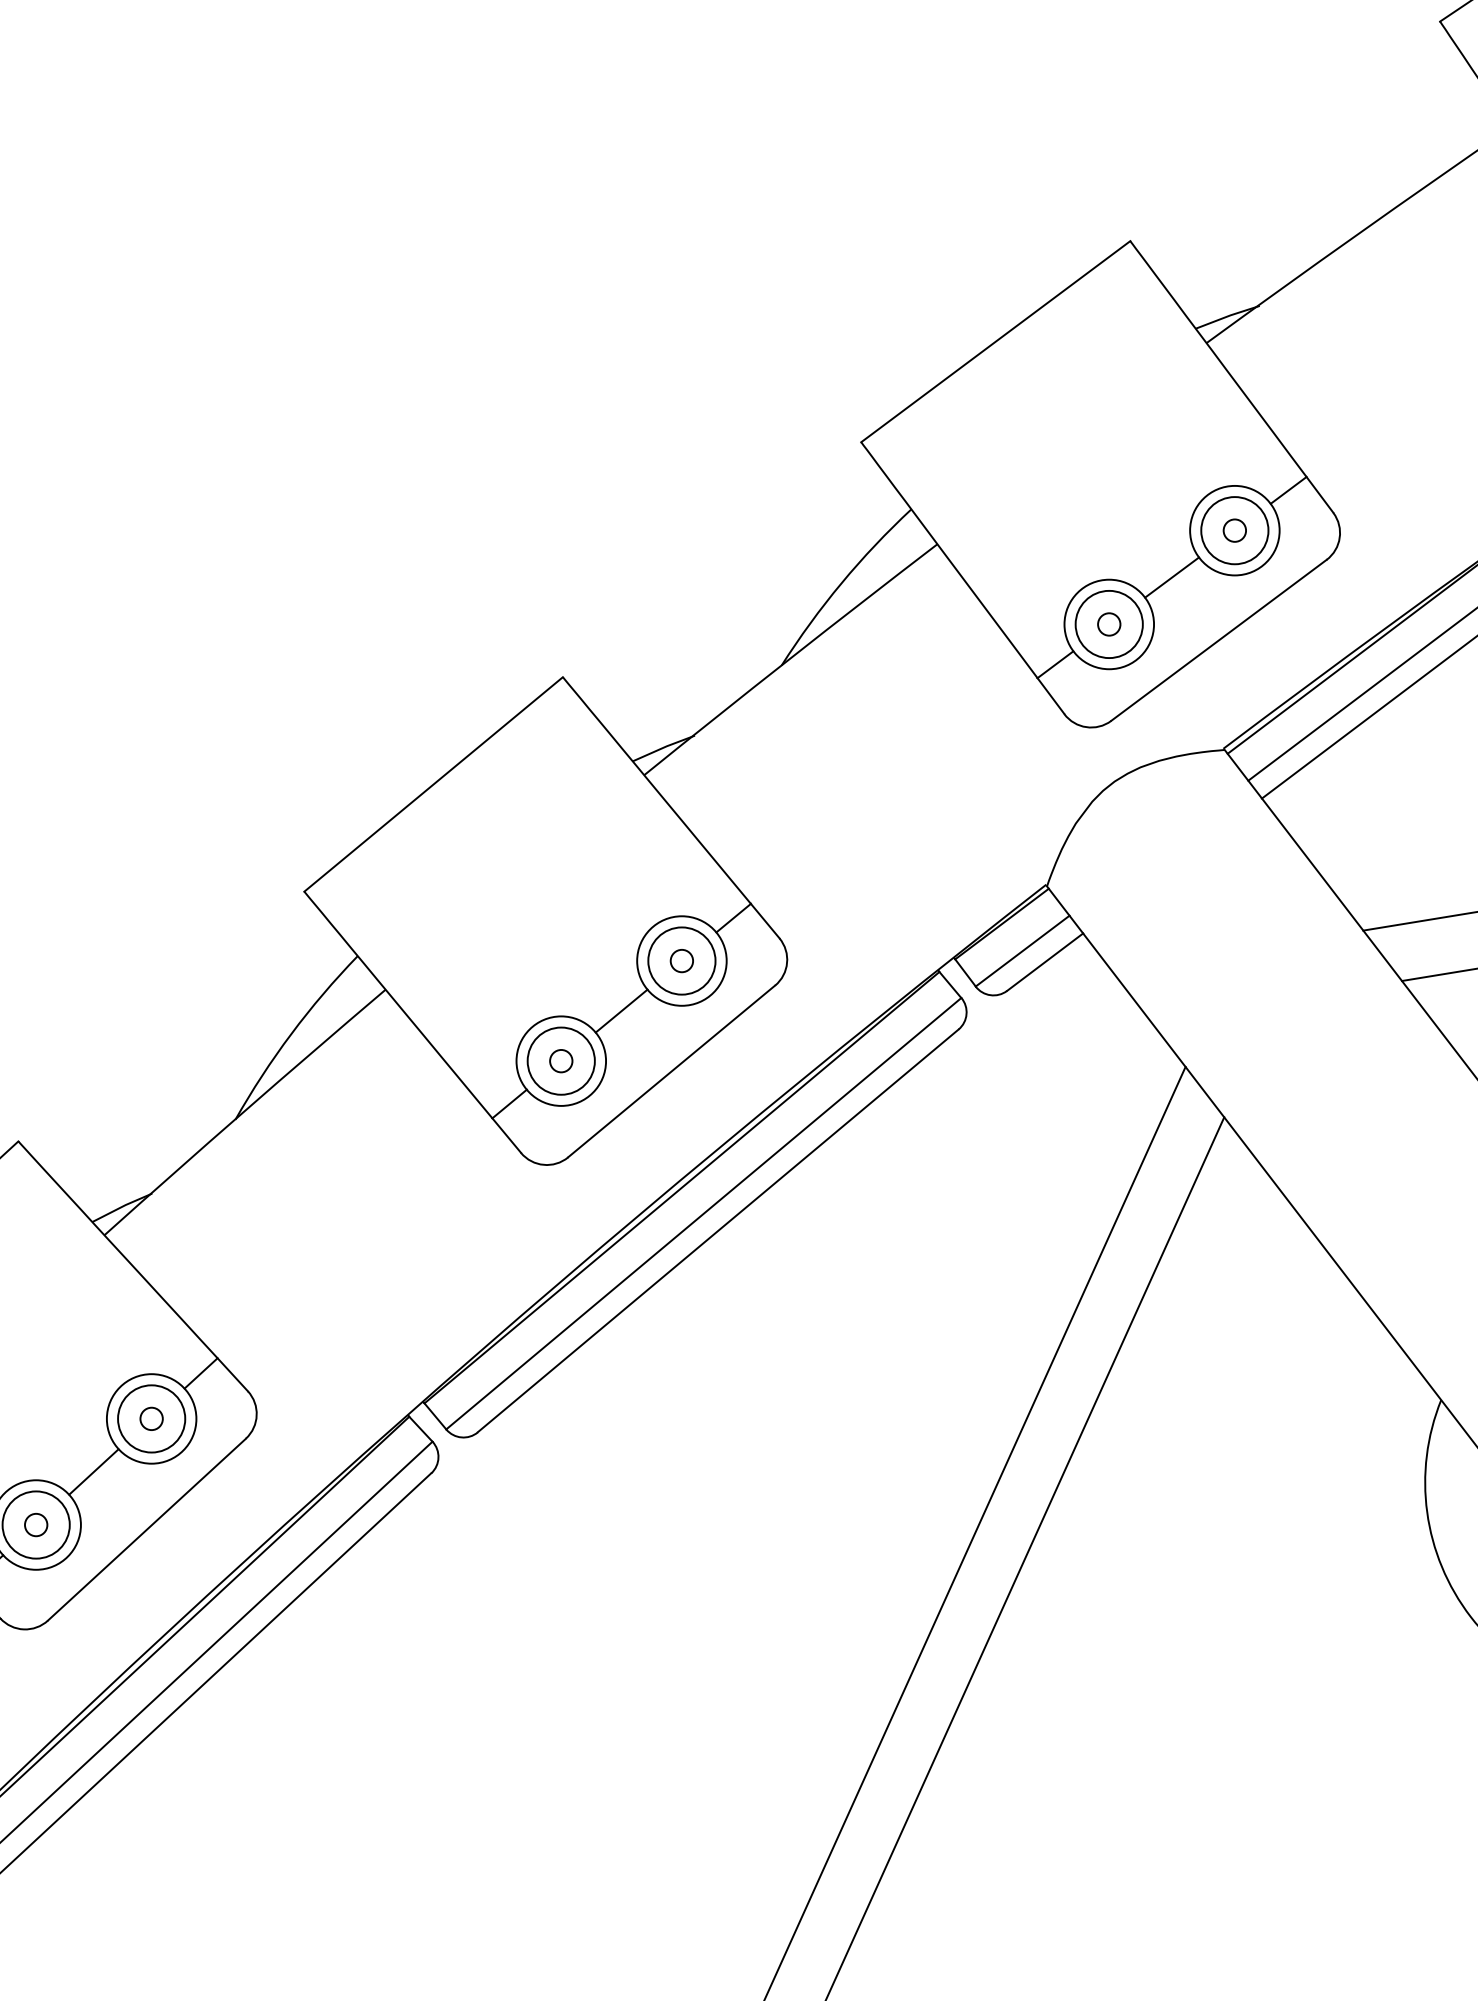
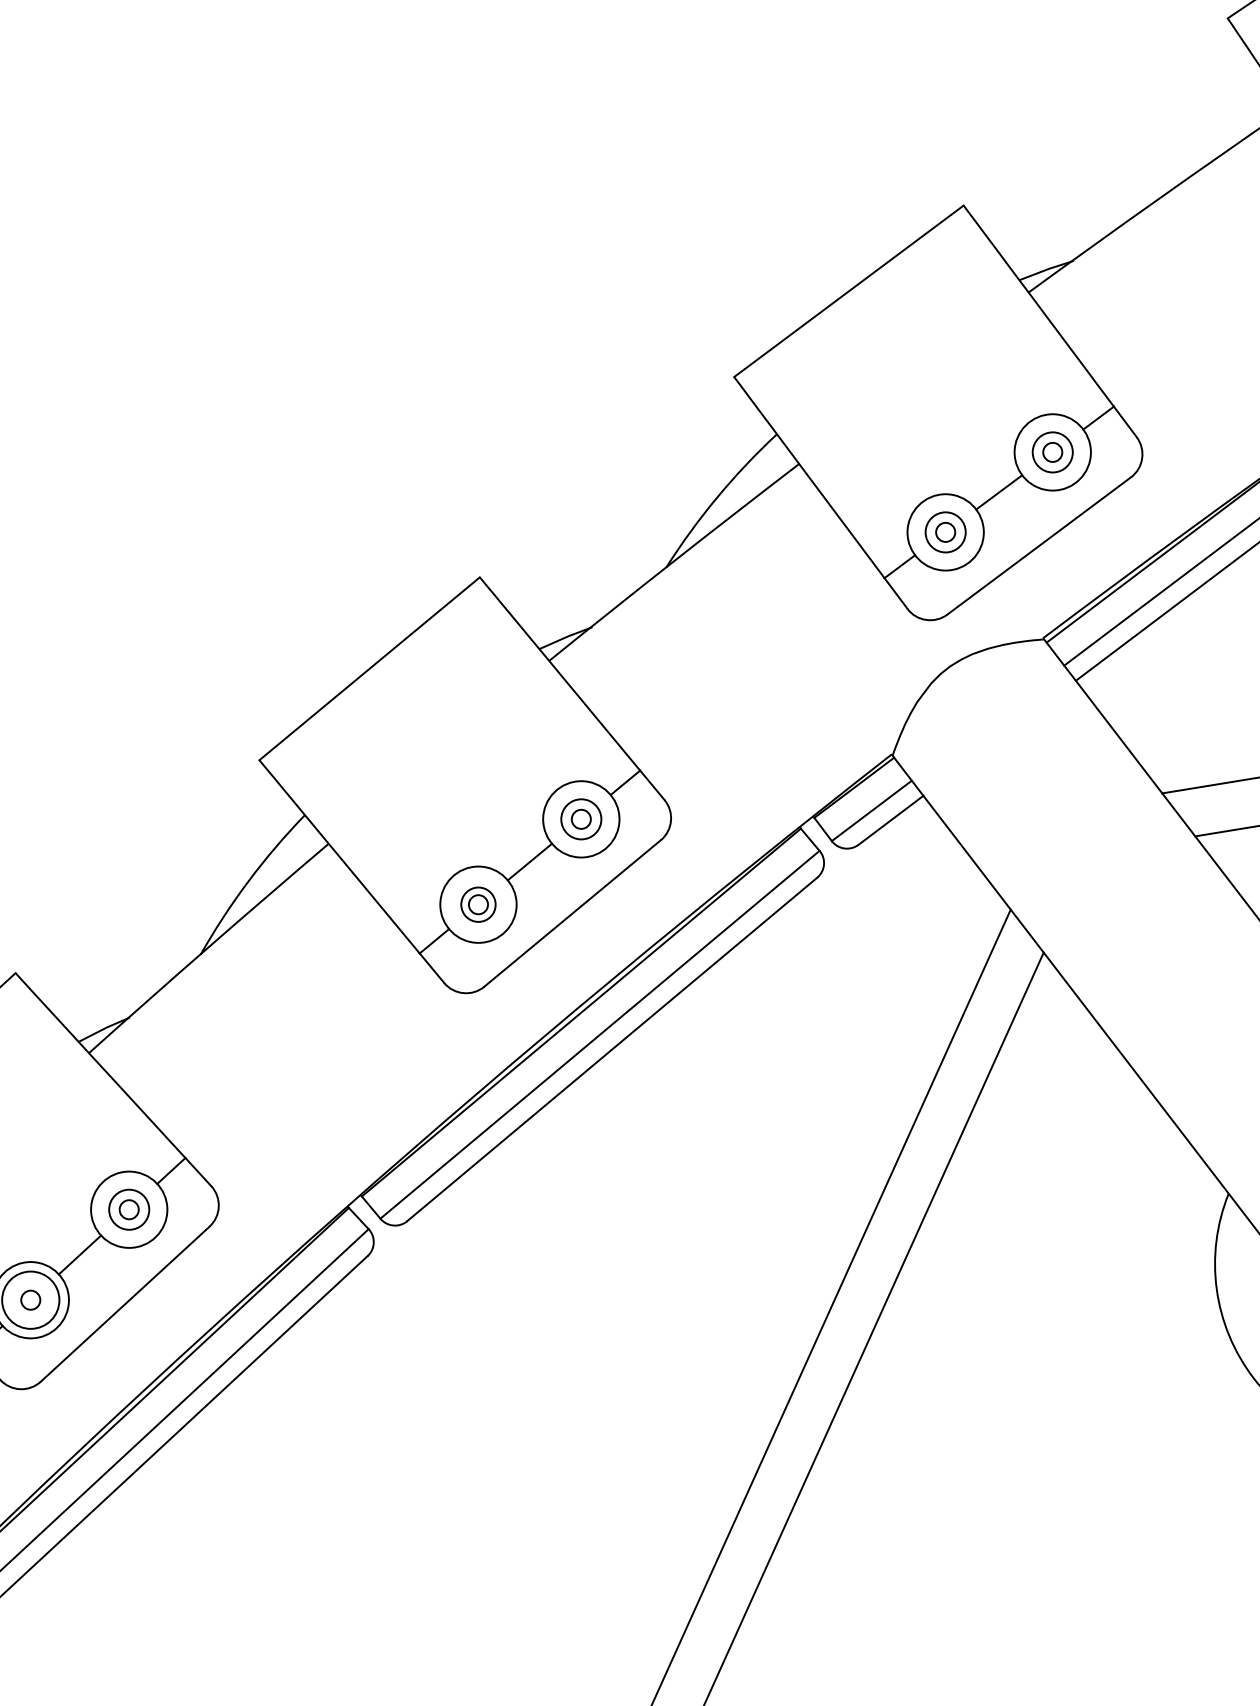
circle: (1234, 530) -> (1052, 452), size x0.7
circle: (1108, 624) -> (945, 532), size x0.7
circle: (681, 960) -> (580, 818), size x0.7
circle: (560, 1060) -> (477, 904), size x0.6
circle: (151, 1418) -> (129, 1209), size x0.7

